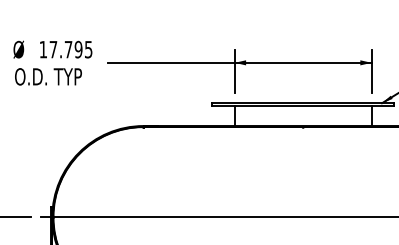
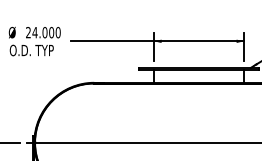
text: (66, 49) -> (43, 32), 17.795 -> 24.000

